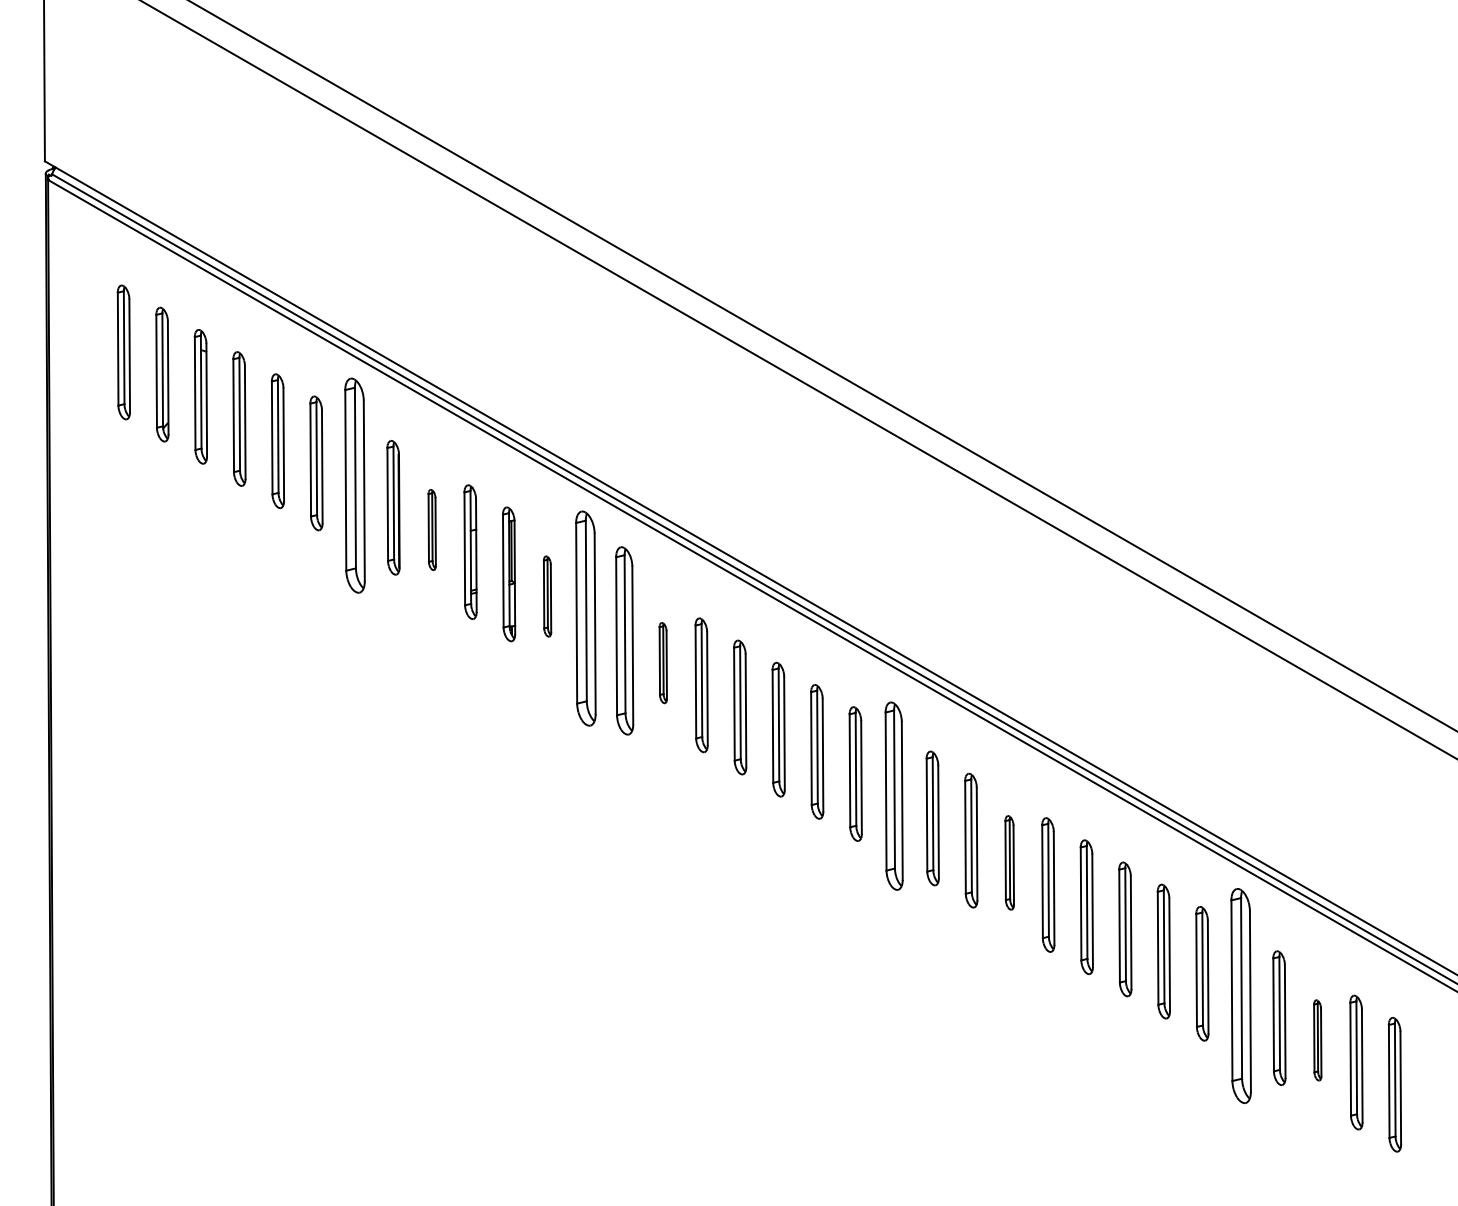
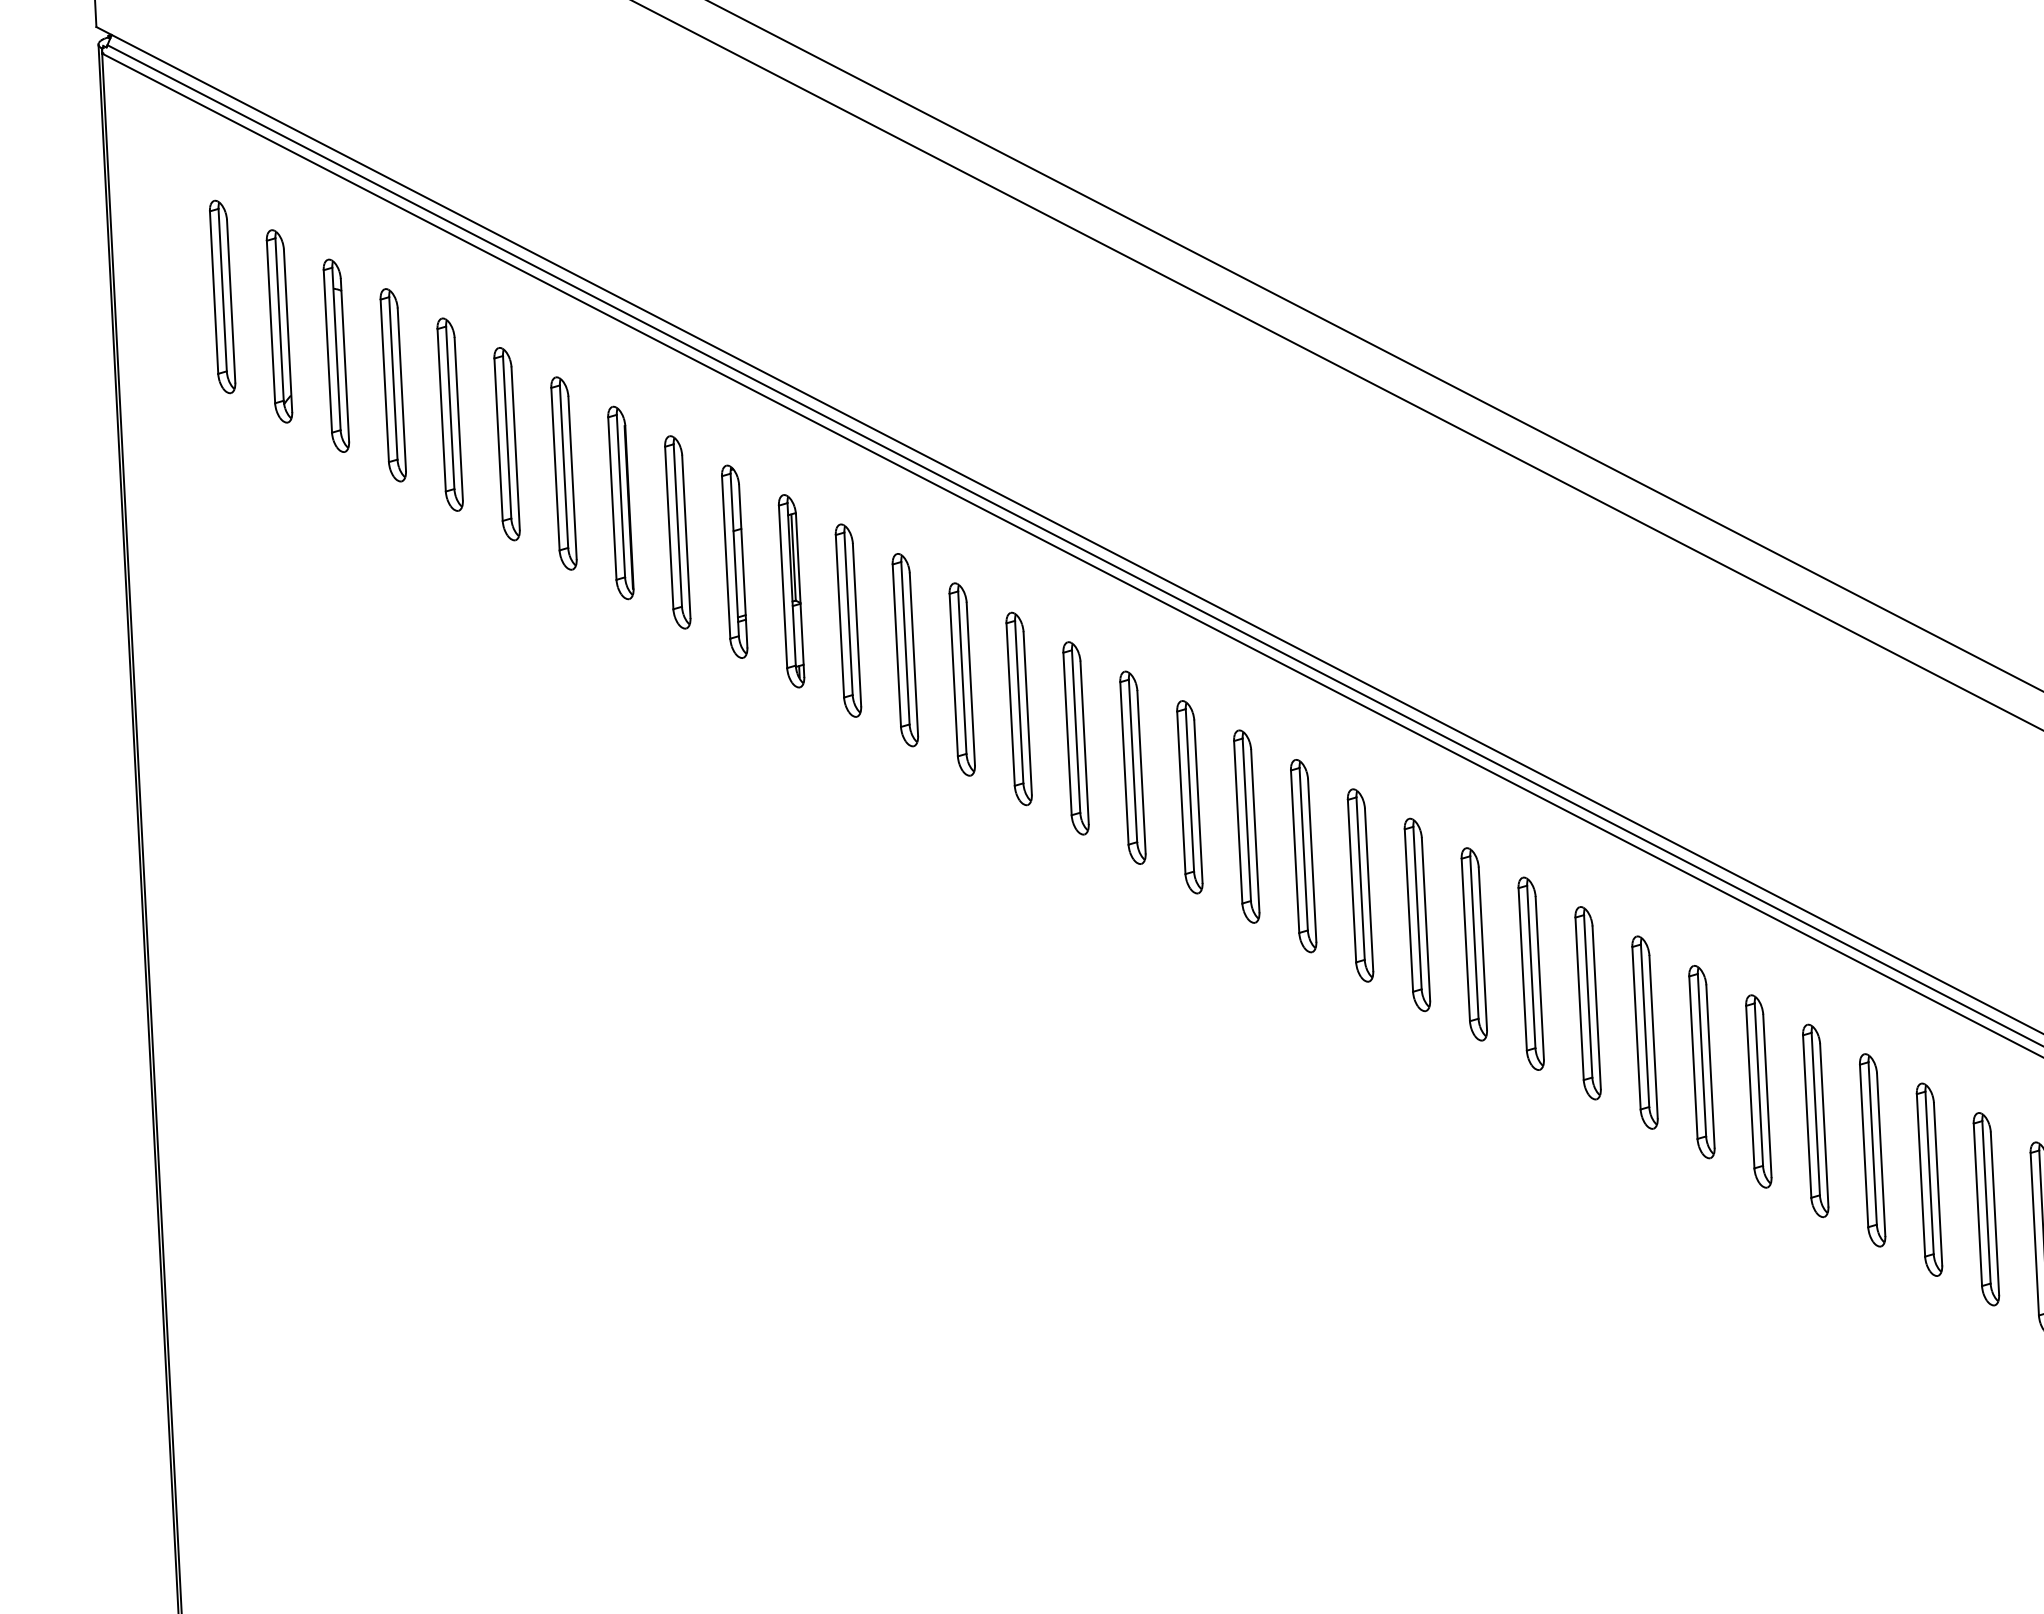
part: (354, 485) -> (563, 473), size x0.62
part: (432, 529) -> (678, 531), size x1.67
part: (547, 596) -> (848, 620), size x1.67
part: (586, 618) -> (905, 649), size x0.62
part: (624, 640) -> (962, 678), size x0.71
part: (663, 662) -> (1019, 708), size x1.67
part: (894, 796) -> (1360, 885), size x0.71
part: (1009, 862) -> (1530, 973), size x1.43
part: (1240, 995) -> (1871, 1149), size x0.62
part: (1317, 1040) -> (1985, 1209), size x1.67

